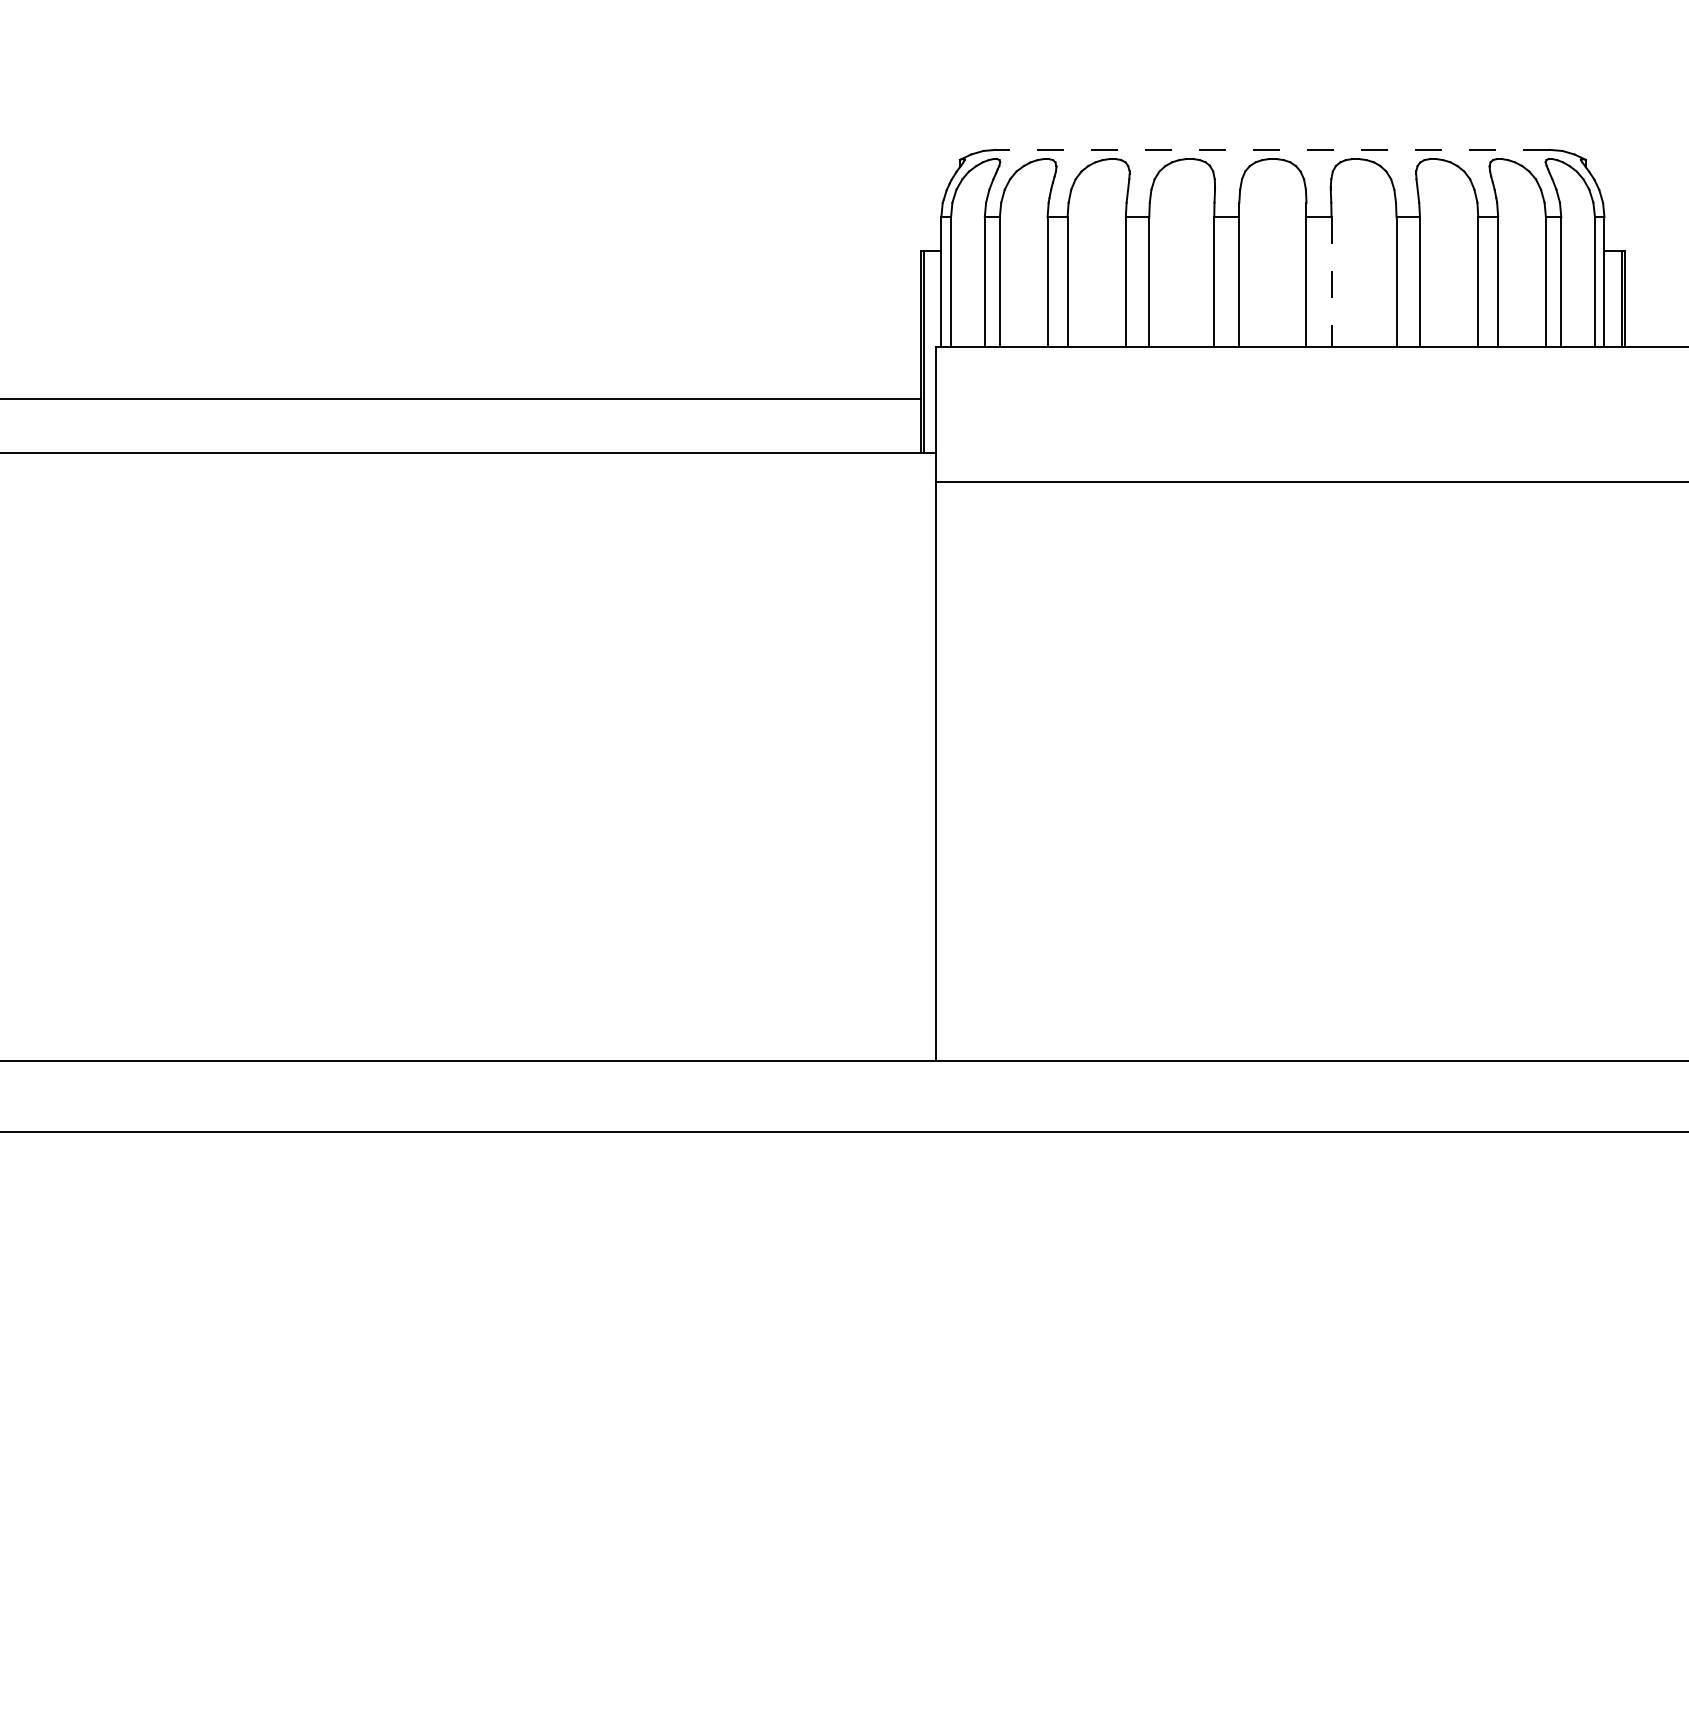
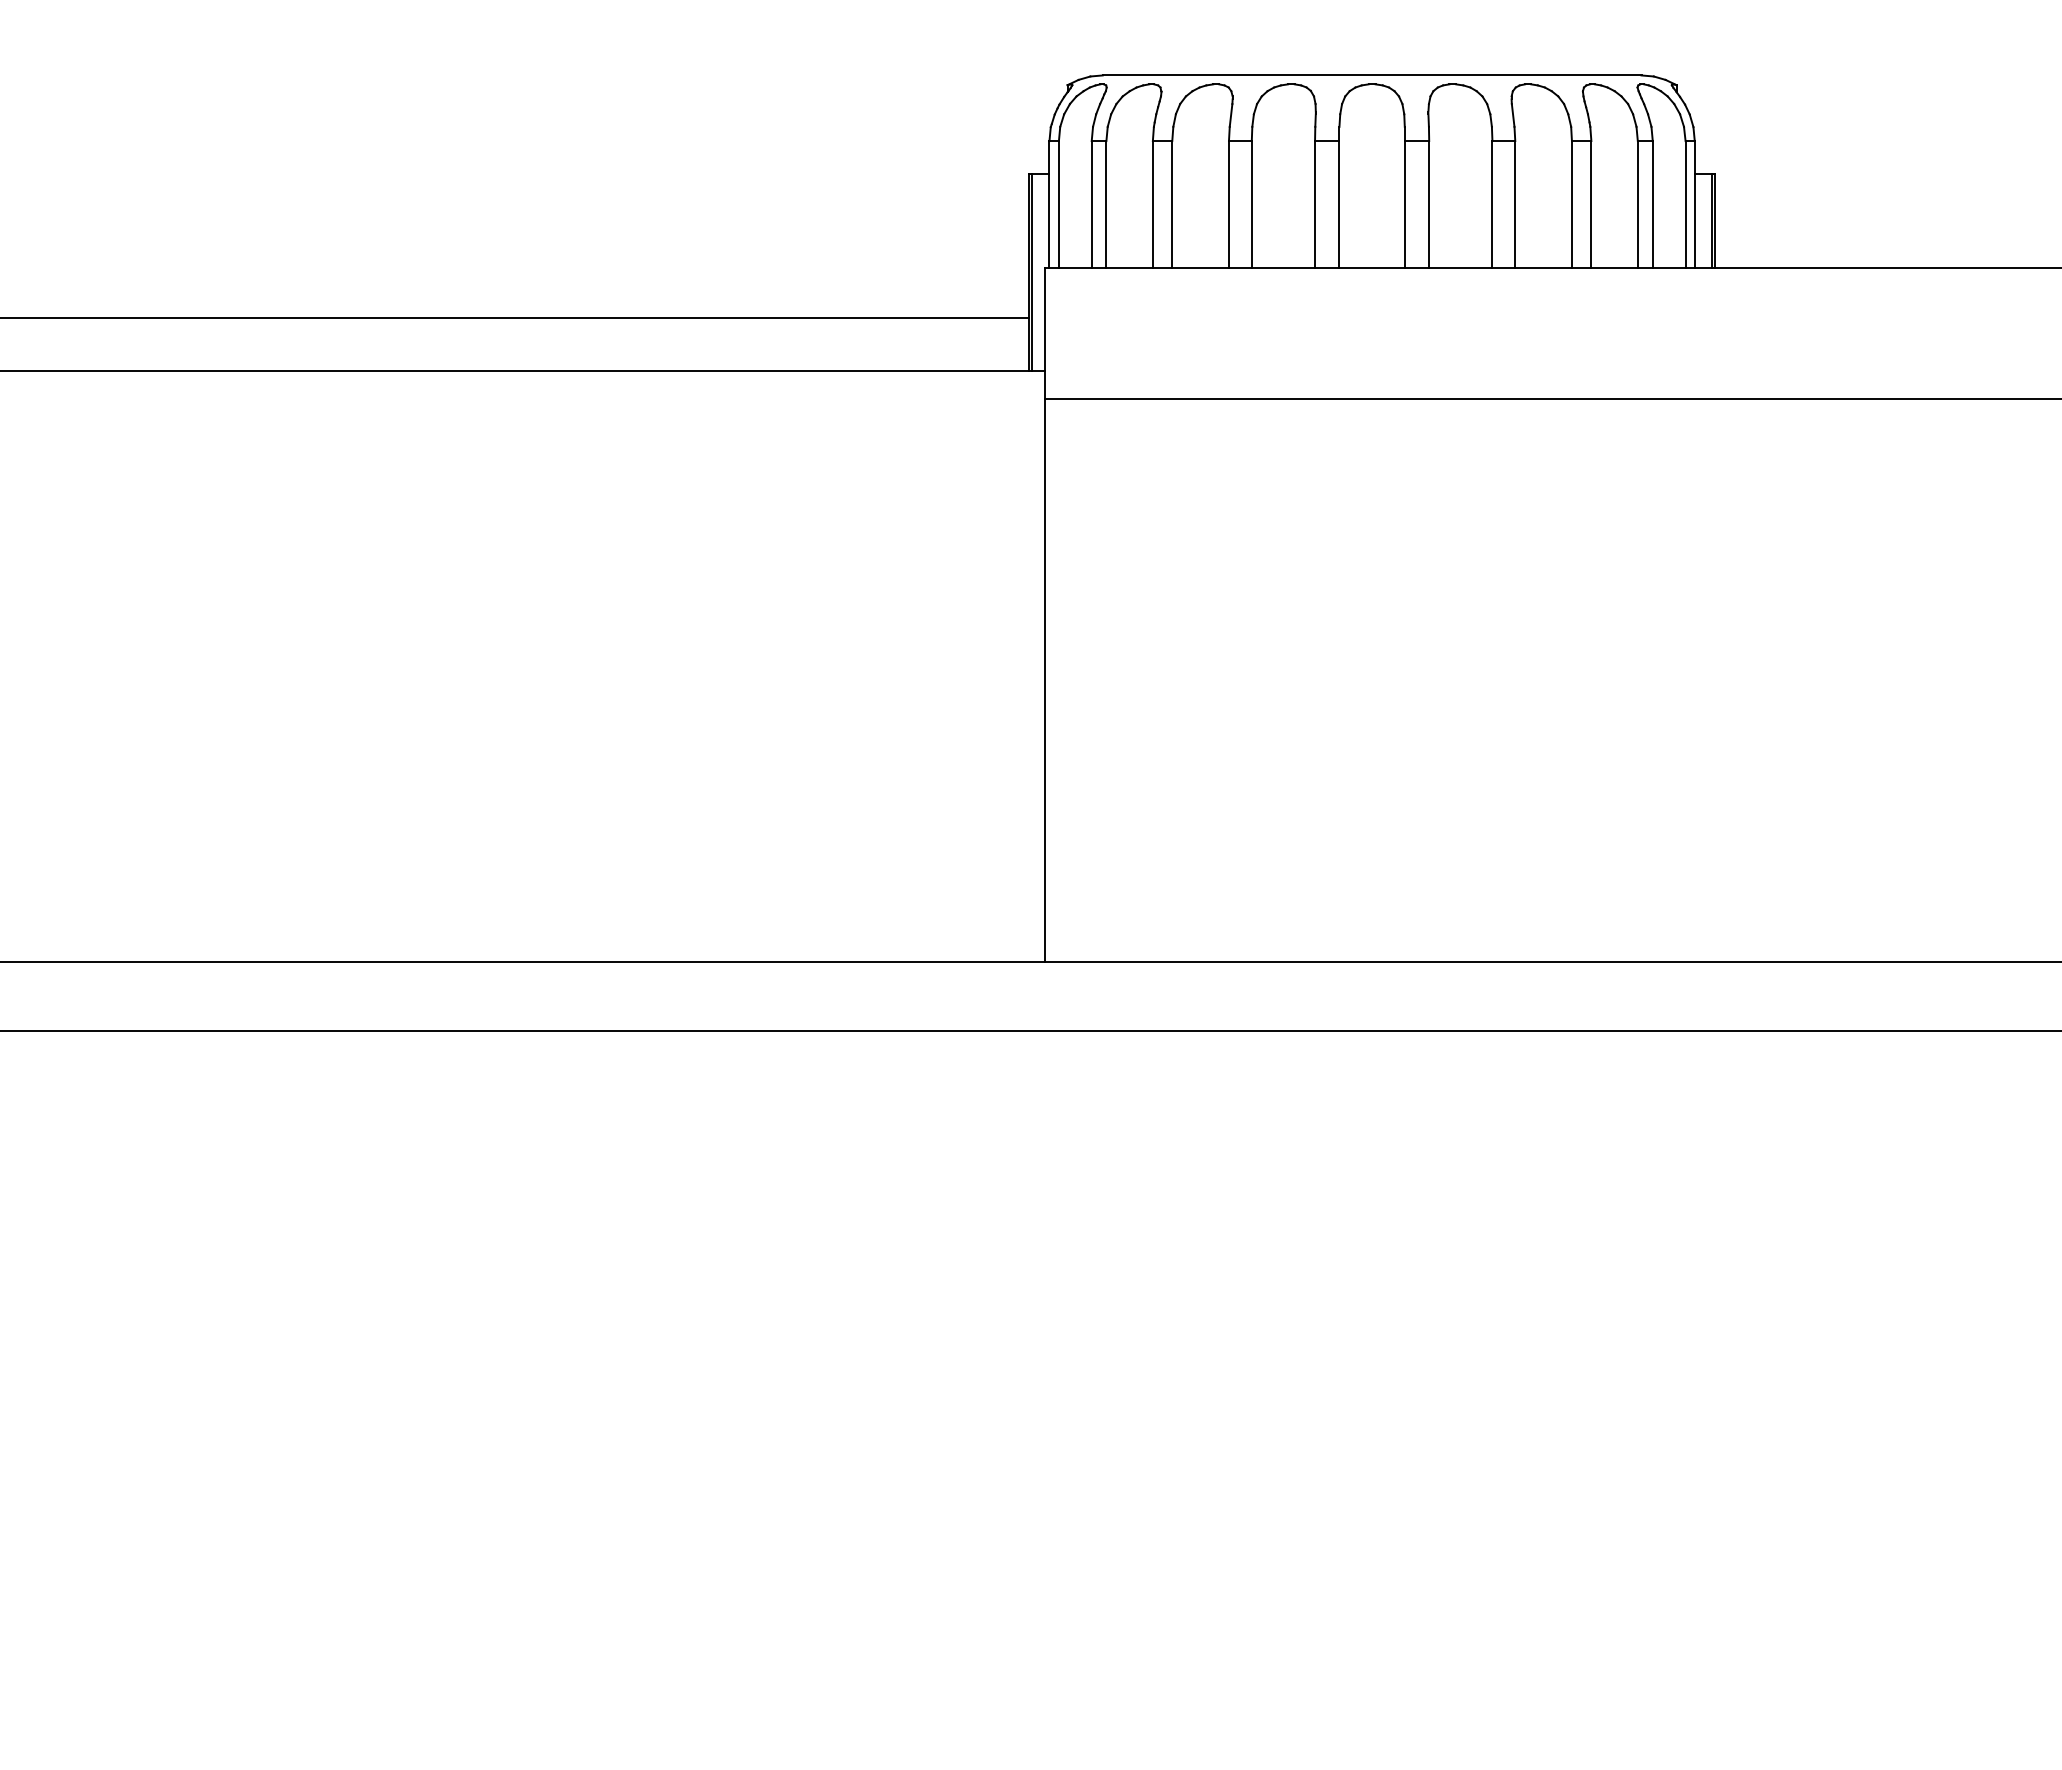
line: (1272, 149) -> (1371, 75), dashed -> solid
line: (1331, 282) -> (1429, 204), dashed -> solid

